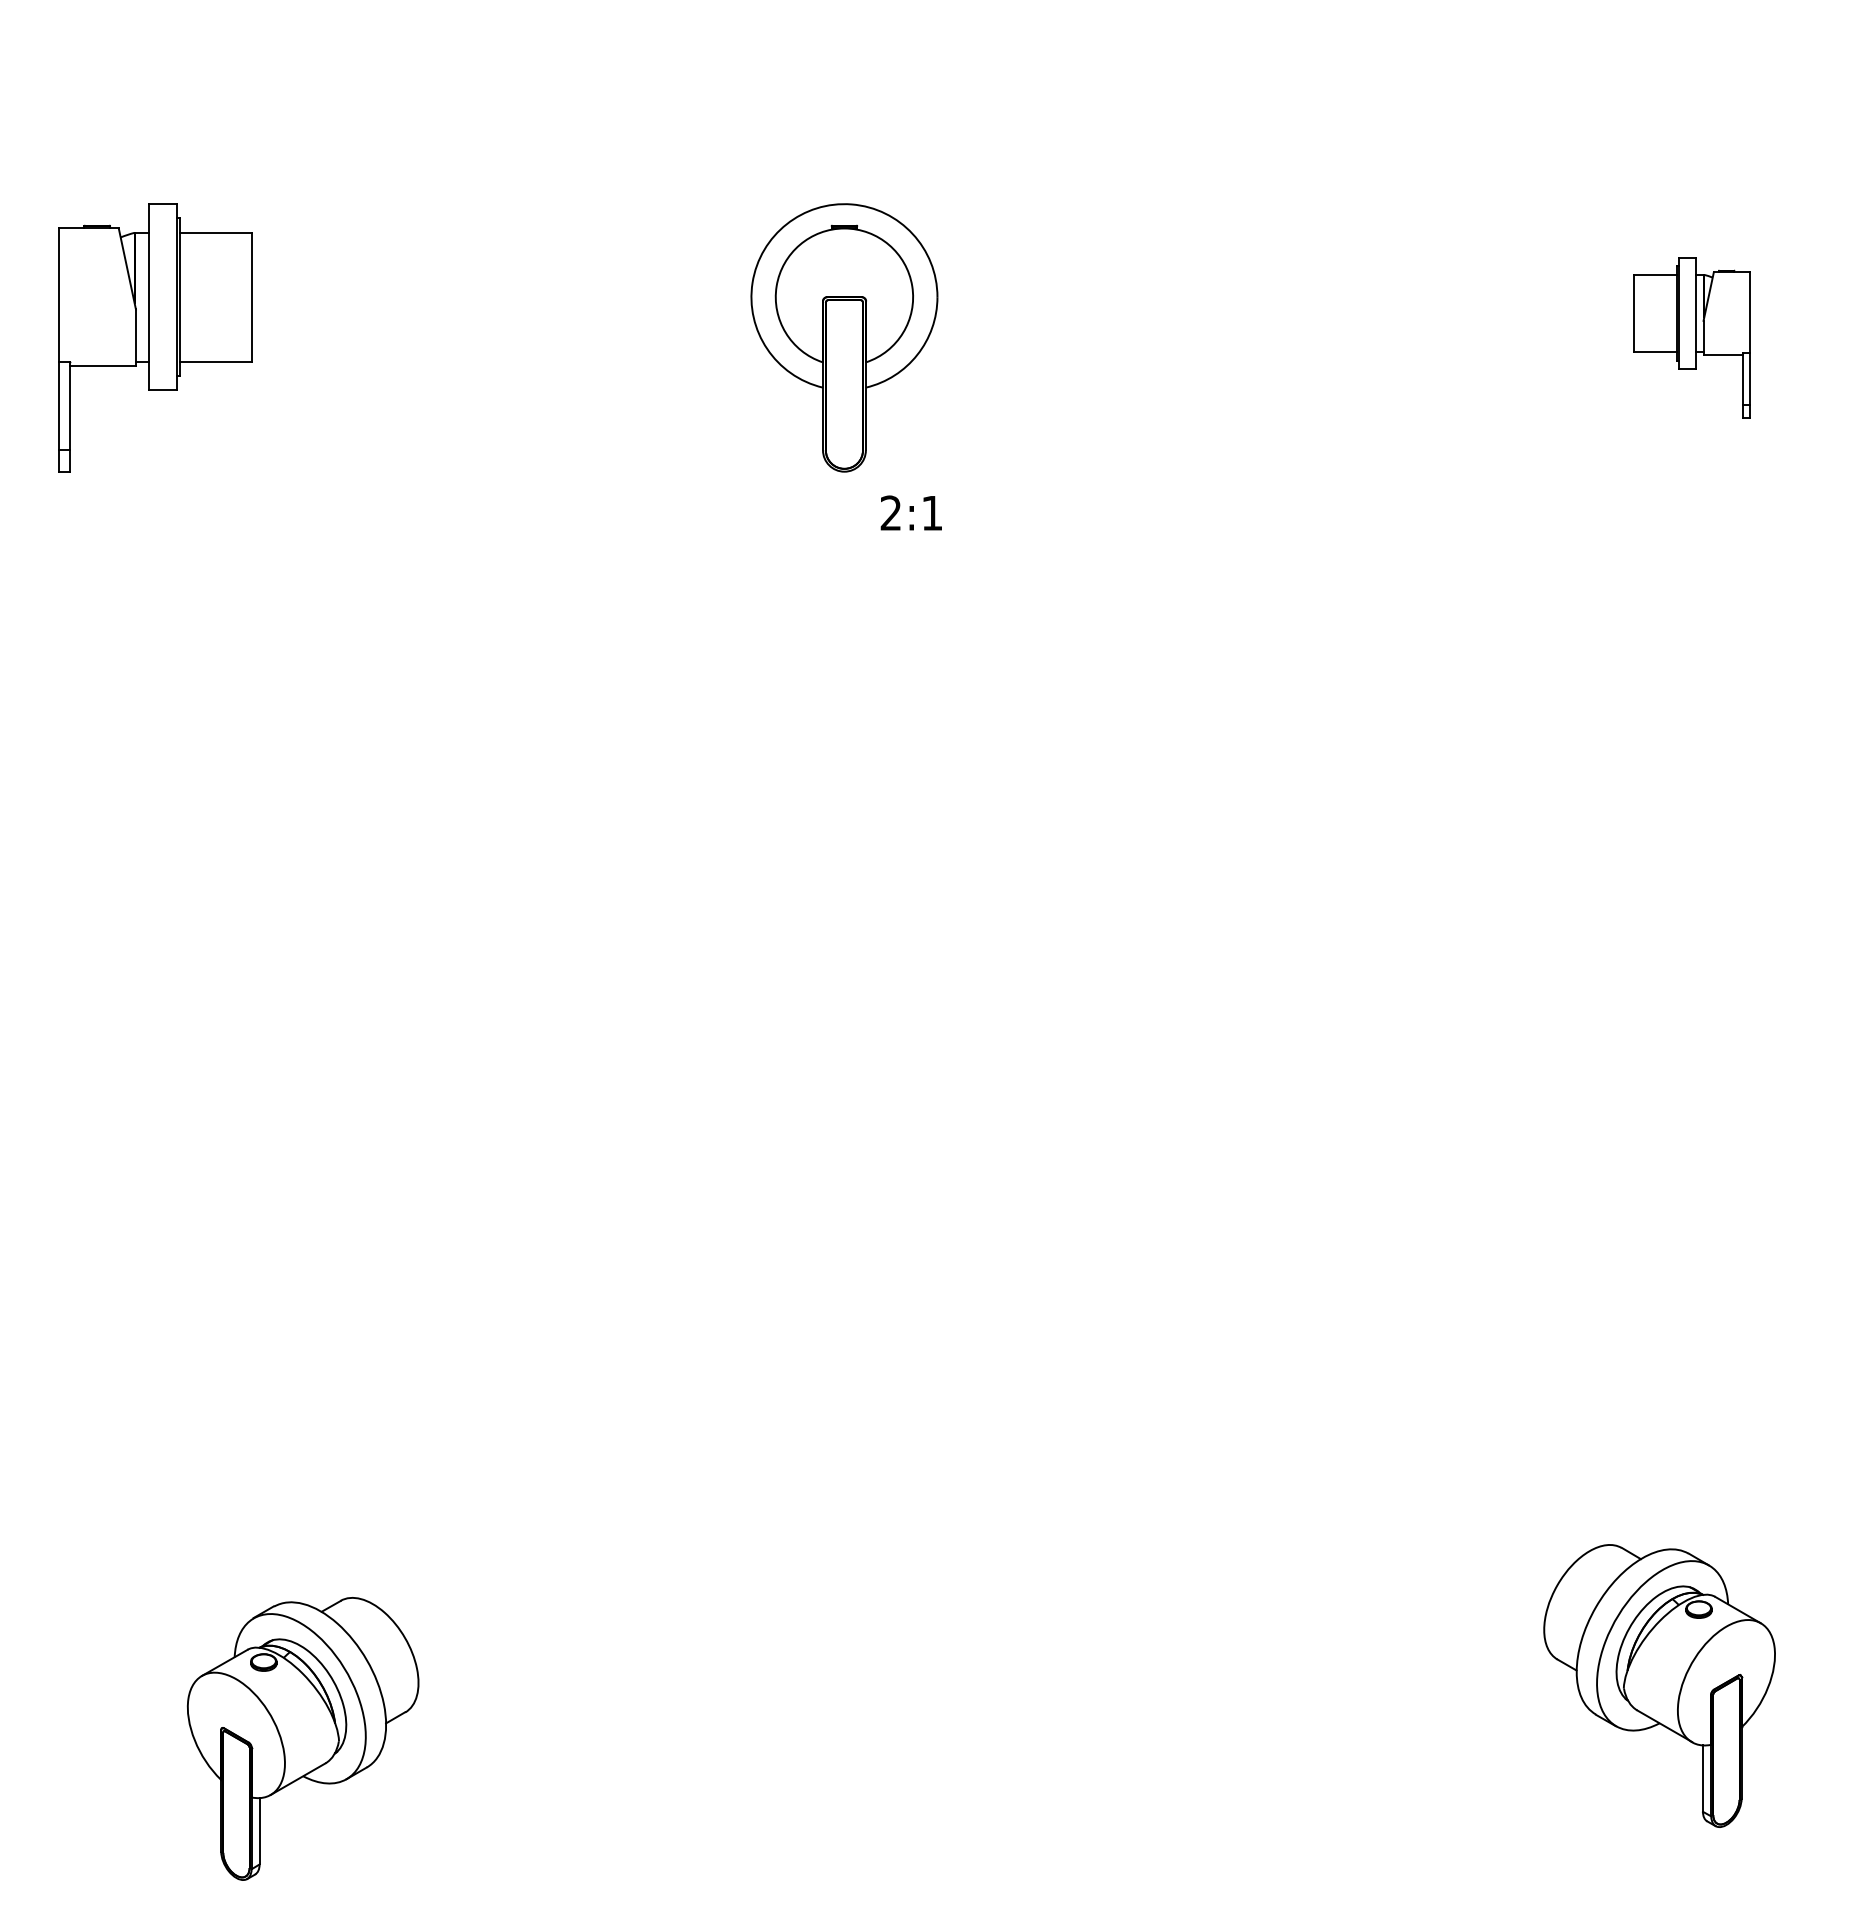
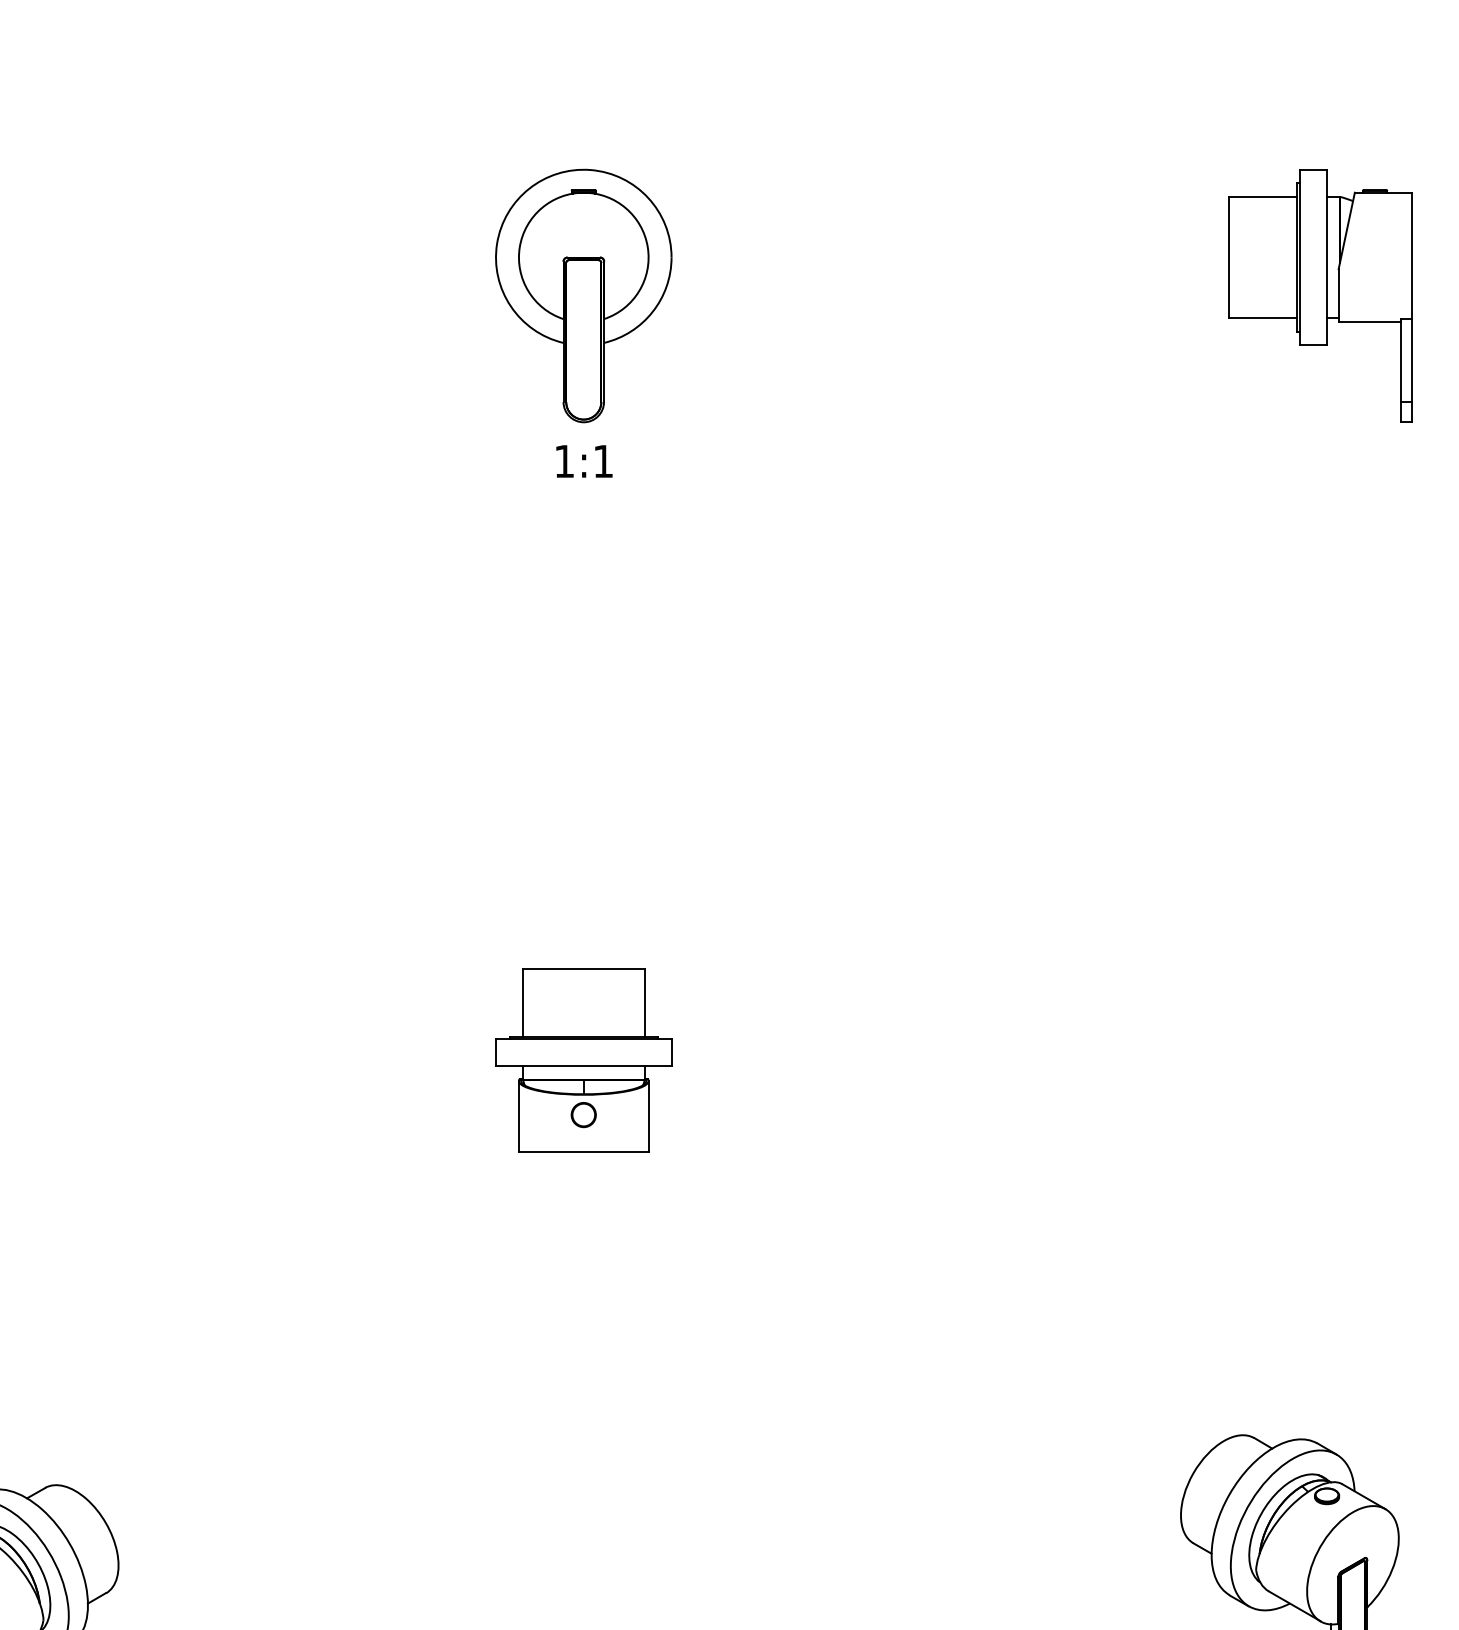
part: (844, 337) -> (583, 295), moved
part: (1691, 337) -> (1319, 295), size x1.67
text: (890, 512) -> (564, 460), 2:1 -> 1:1
part: (910, 1147) -> (582, 1060), added

